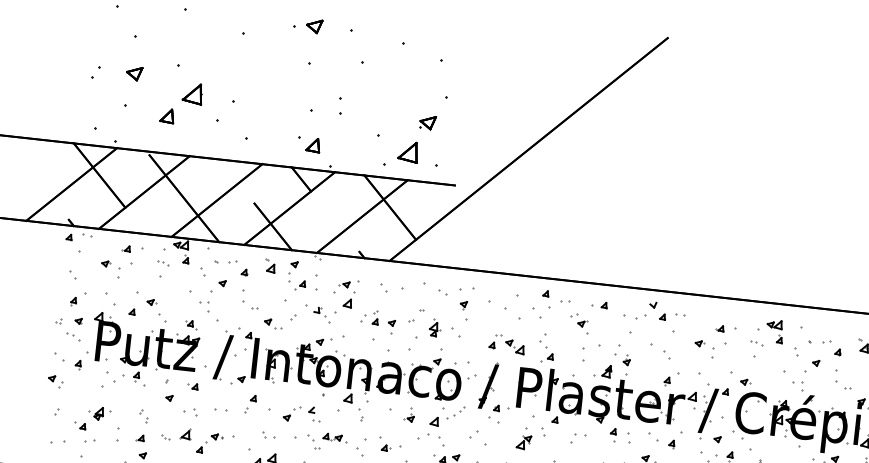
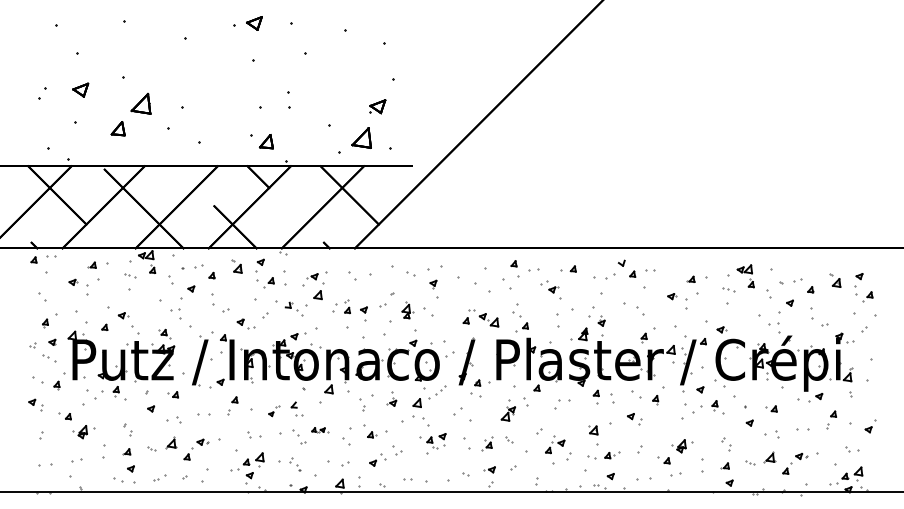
part: (291, 413) -> (274, 410), size x0.7
part: (361, 414) -> (362, 404), moved
part: (79, 425) -> (64, 416), moved
part: (335, 438) -> (320, 430), size x0.7

